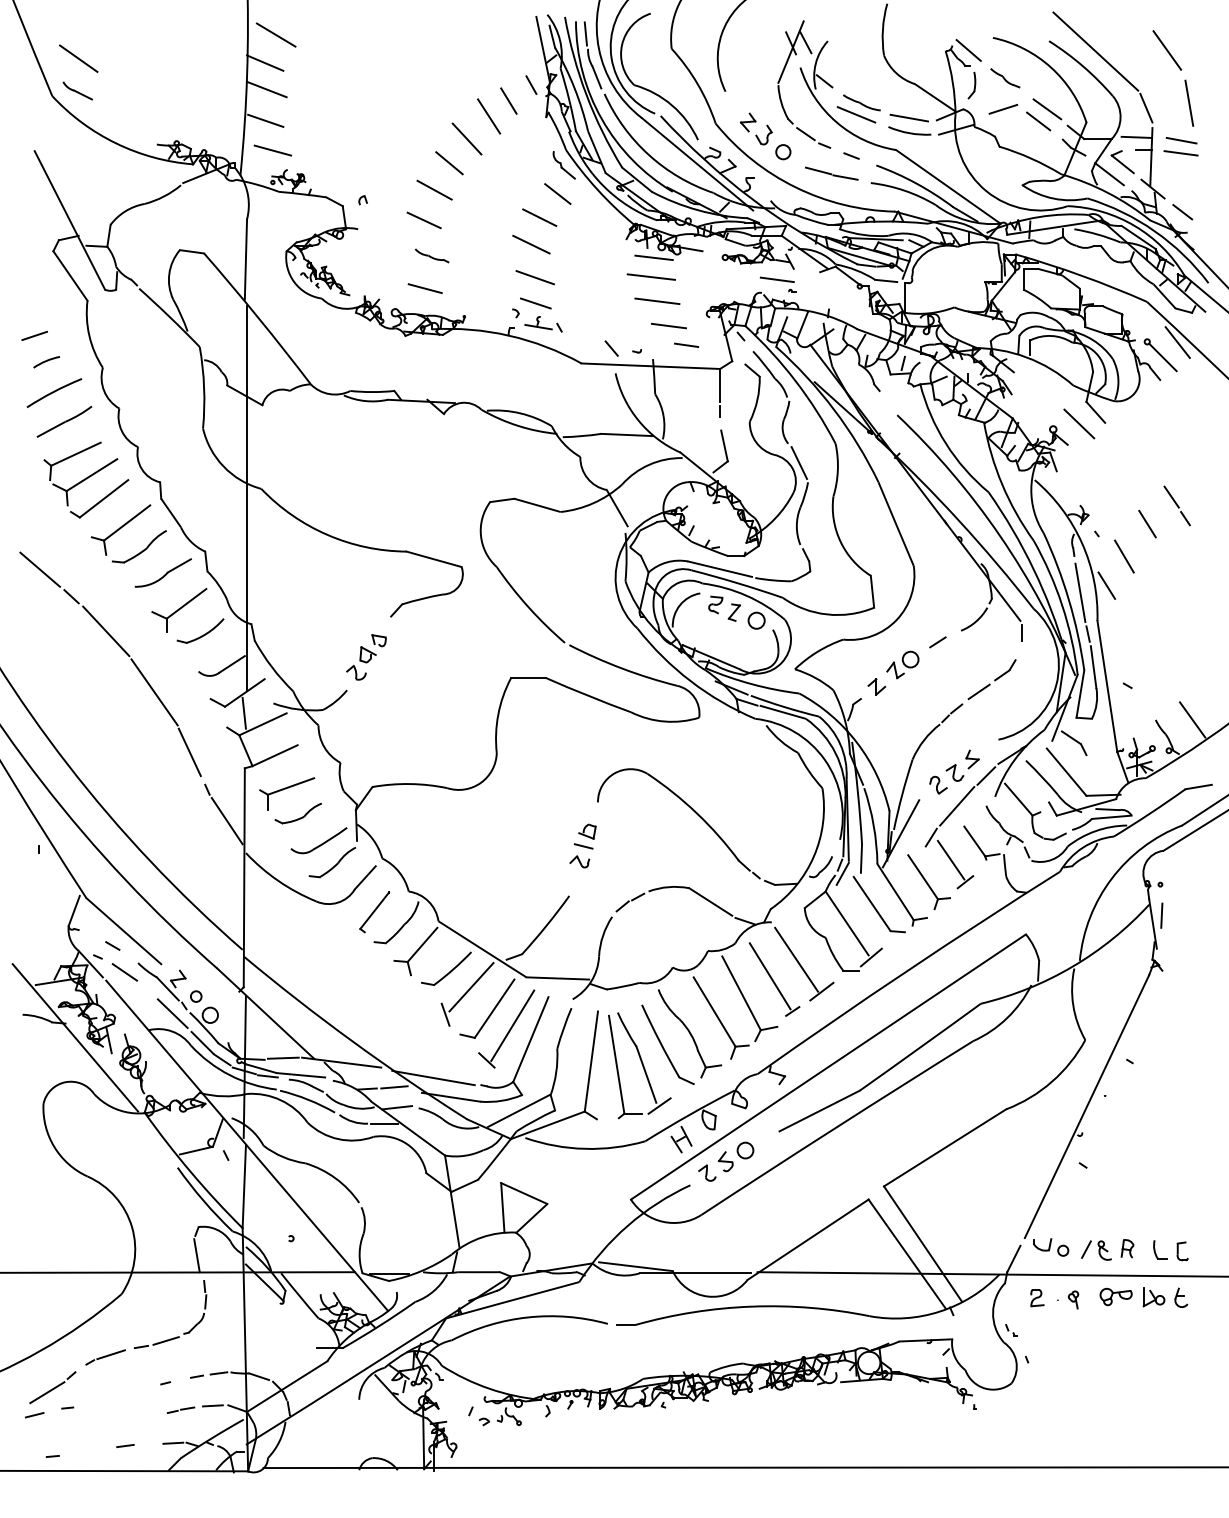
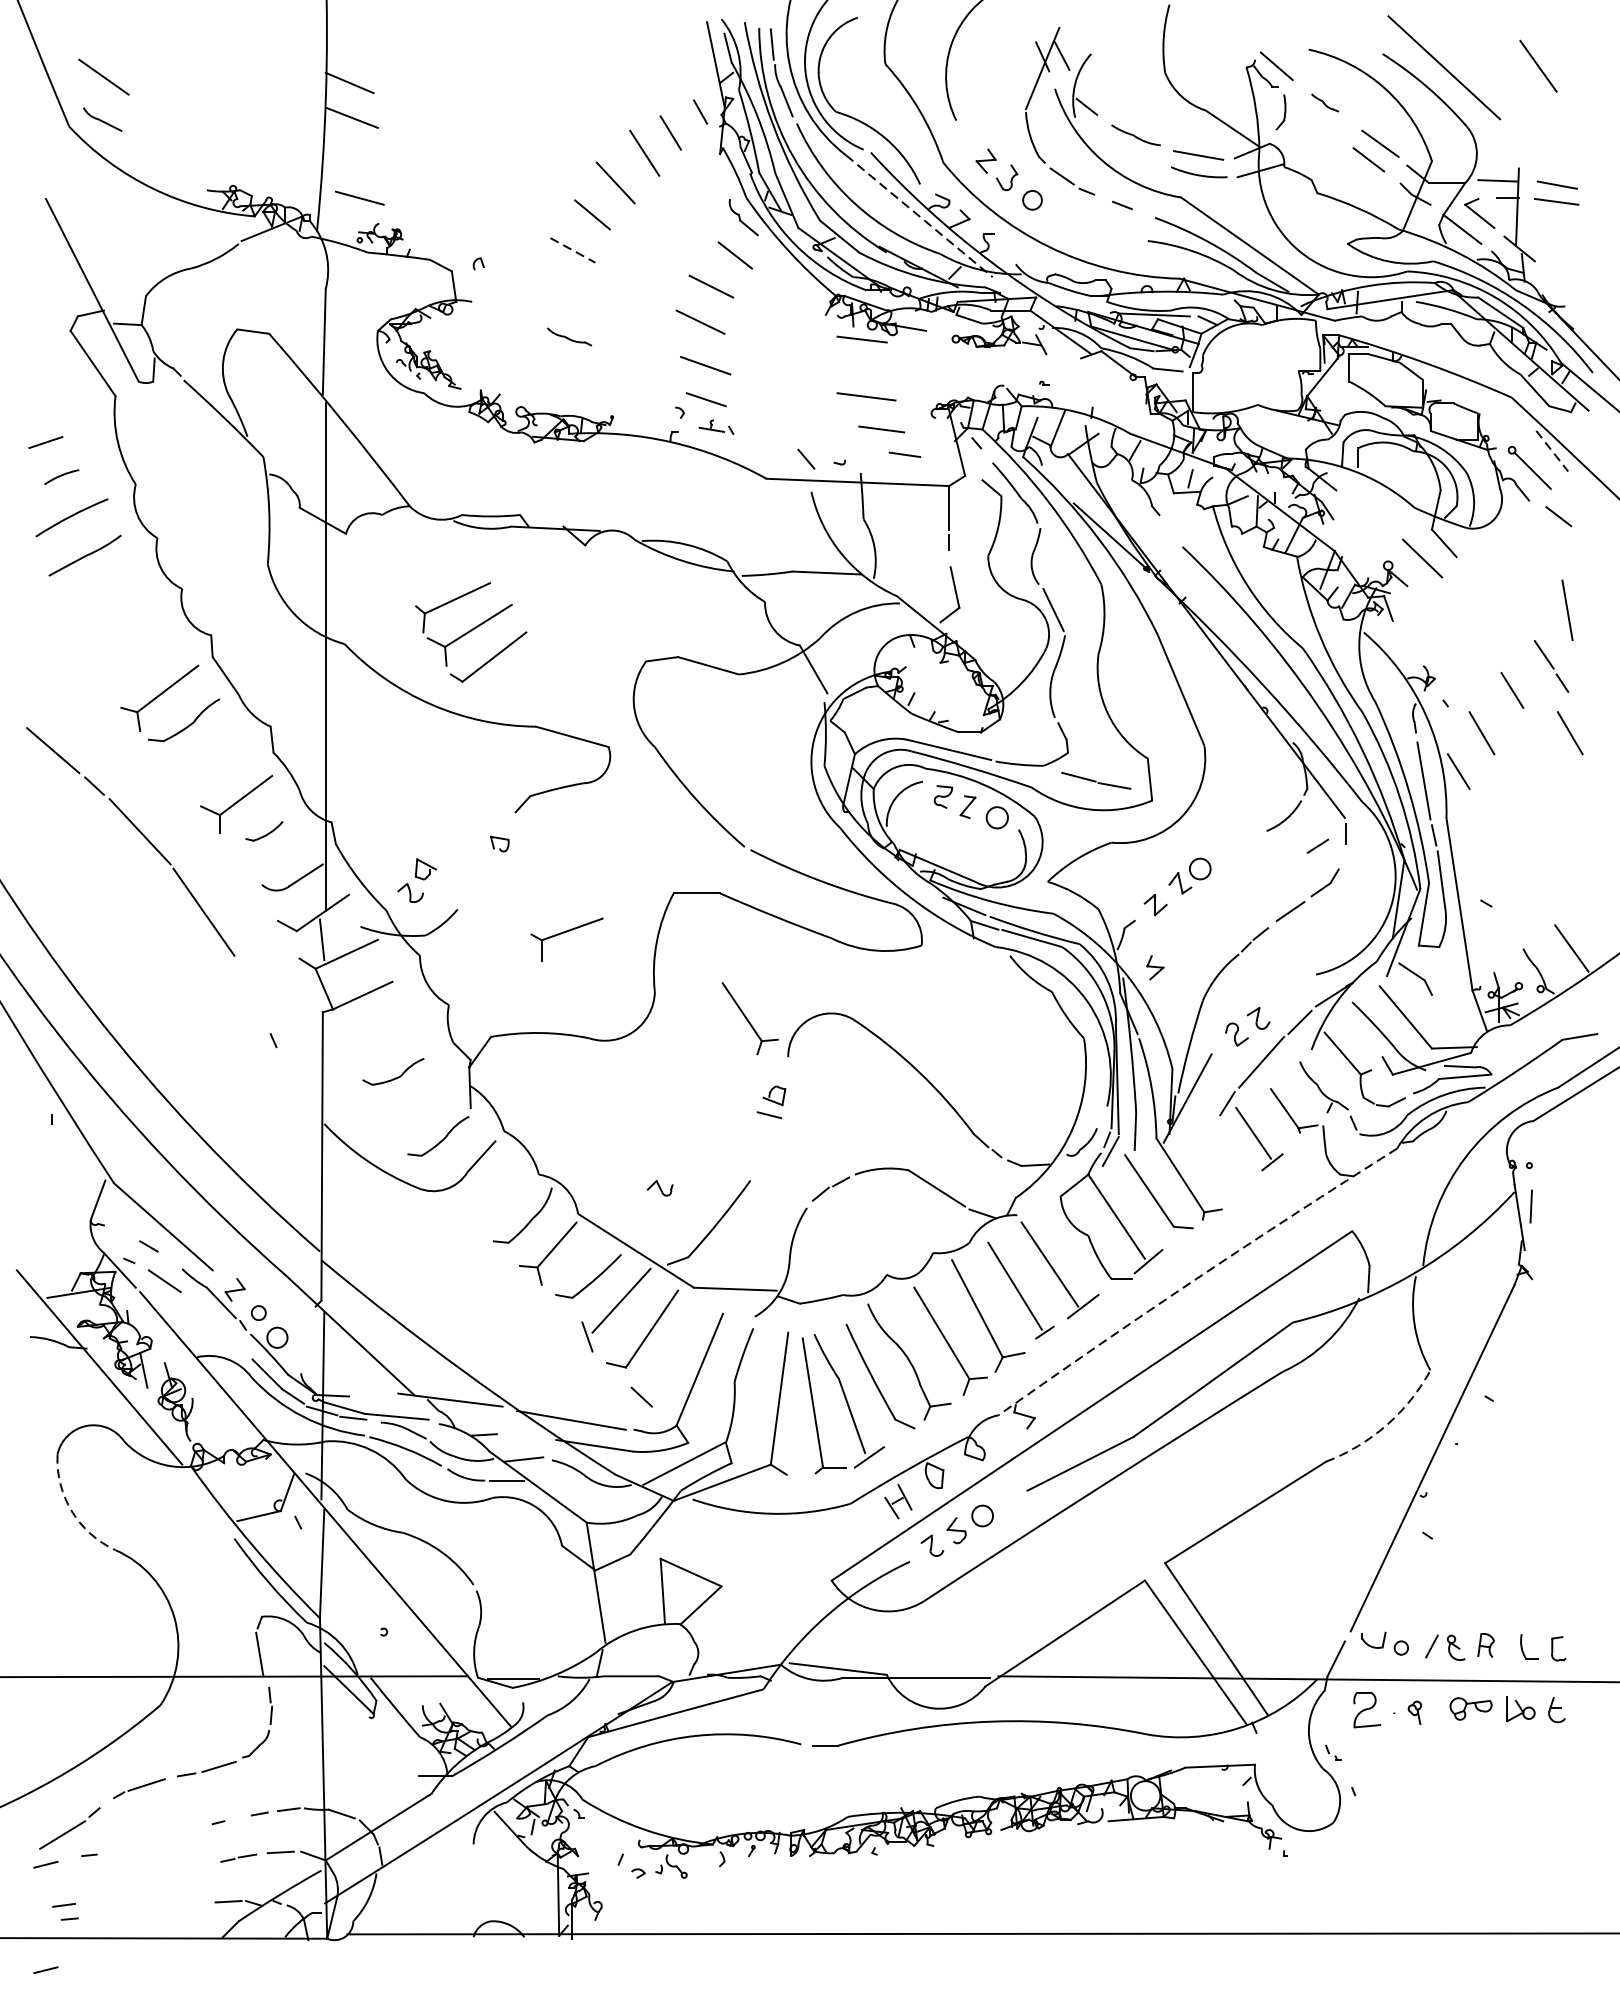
line: (275, 34) -> (363, 45), removed
part: (1005, 78) -> (1325, 103), size x0.7
line: (1189, 102) -> (1567, 609), moved
line: (1146, 107) -> (1511, 141), removed
line: (1003, 108) -> (1322, 142), removed
line: (856, 114) -> (1128, 150), removed
line: (265, 120) -> (350, 158), removed
line: (697, 164) -> (919, 216), solid -> dashed
part: (831, 173) -> (1095, 780), moved
line: (435, 190) -> (574, 250), solid -> dashed
line: (1182, 212) -> (1558, 517), moved
line: (423, 220) -> (558, 290), removed
line: (651, 276) -> (858, 364), removed
line: (776, 279) -> (1023, 368), removed
line: (424, 288) -> (559, 379), removed
part: (543, 324) -> (716, 427), size x0.7
line: (1177, 342) -> (1551, 451), solid -> dashed
part: (86, 479) -> (471, 631), moved
line: (1191, 556) -> (1570, 733), added
part: (162, 572) -> (214, 754), removed
part: (200, 630) -> (264, 830), size x0.6
line: (937, 642) -> (1317, 846), moved
part: (361, 663) -> (417, 880), moved
line: (189, 752) -> (249, 991), removed
part: (972, 759) -> (1155, 967), moved
part: (287, 793) -> (567, 938), moved
line: (226, 821) -> (298, 1082), removed
part: (318, 840) -> (419, 1107), removed
part: (579, 861) -> (659, 1187), moved
part: (928, 881) -> (749, 1017), moved
part: (374, 912) -> (493, 1202), removed
arc: (907, 970) -> (1196, 1278), solid -> dashed
line: (172, 1013) -> (227, 1335), removed
line: (512, 1025) -> (675, 1351), removed
line: (282, 1057) -> (372, 1393), removed
arc: (1051, 1081) -> (1385, 1424), solid -> dashed
line: (394, 1087) -> (520, 1432), removed
arc: (54, 1146) -> (72, 1510), solid -> dashed
part: (1037, 1298) -> (1367, 1710), size x1.6
line: (125, 1445) -> (64, 1904), moved
line: (34, 1495) -> (45, 1970), added

